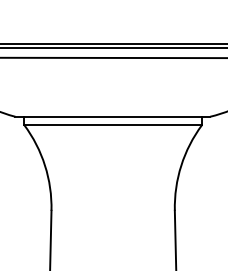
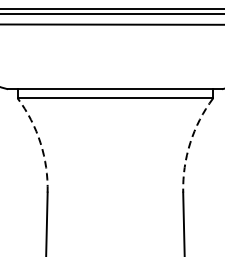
arc: (45, 165) -> (41, 142), solid -> dashed
arc: (181, 165) -> (190, 142), solid -> dashed

